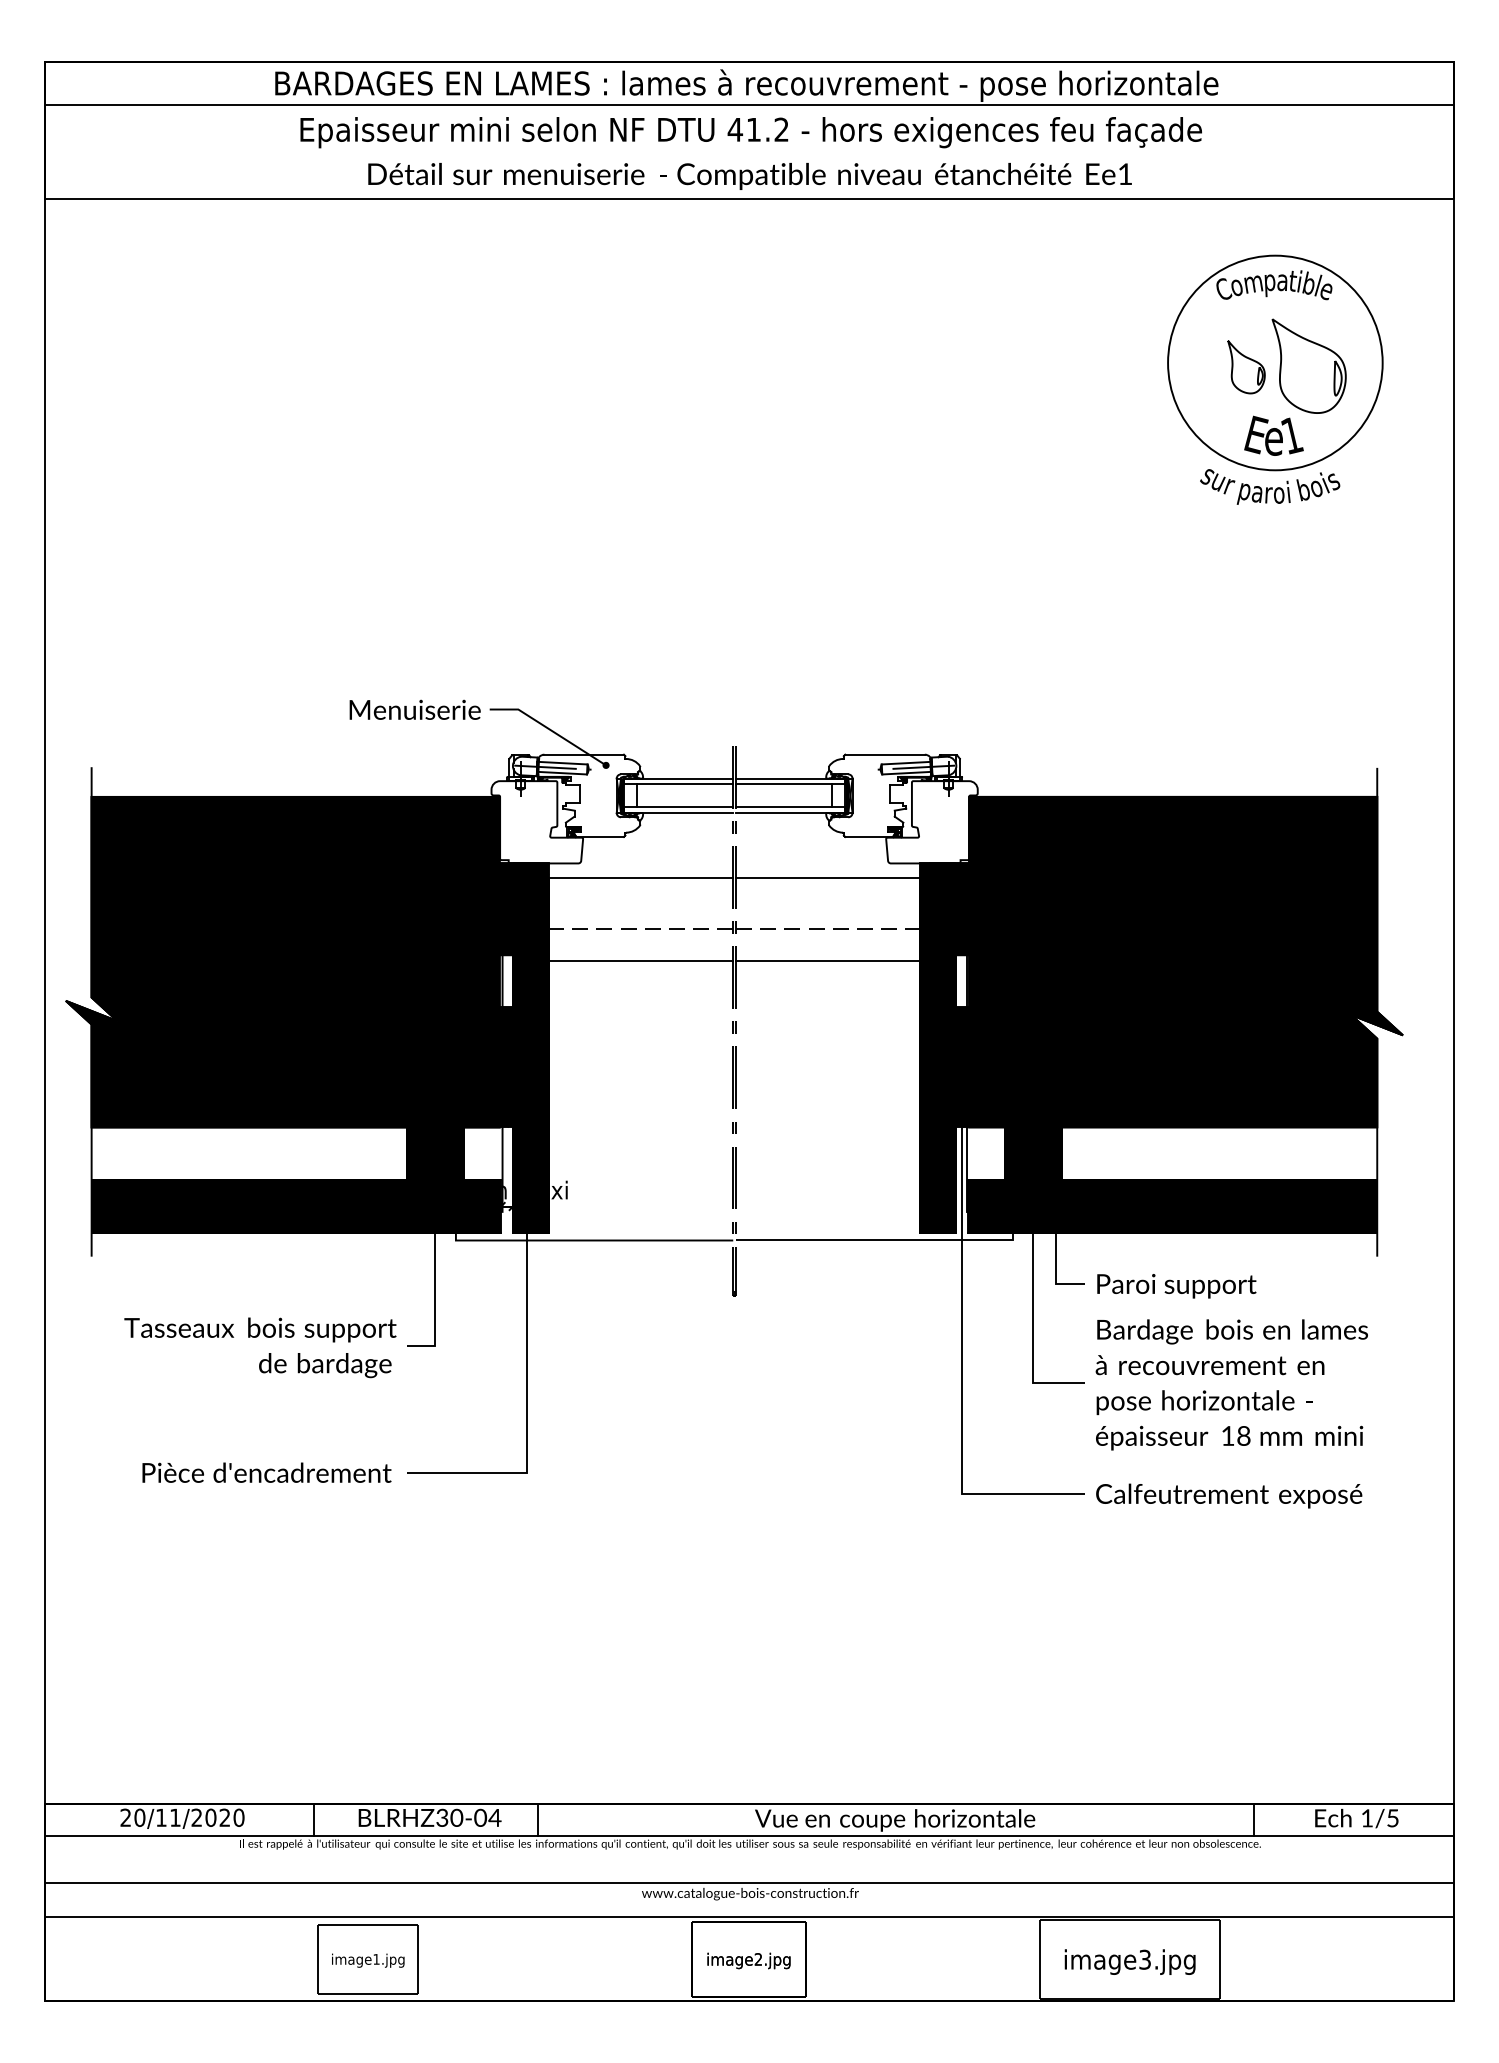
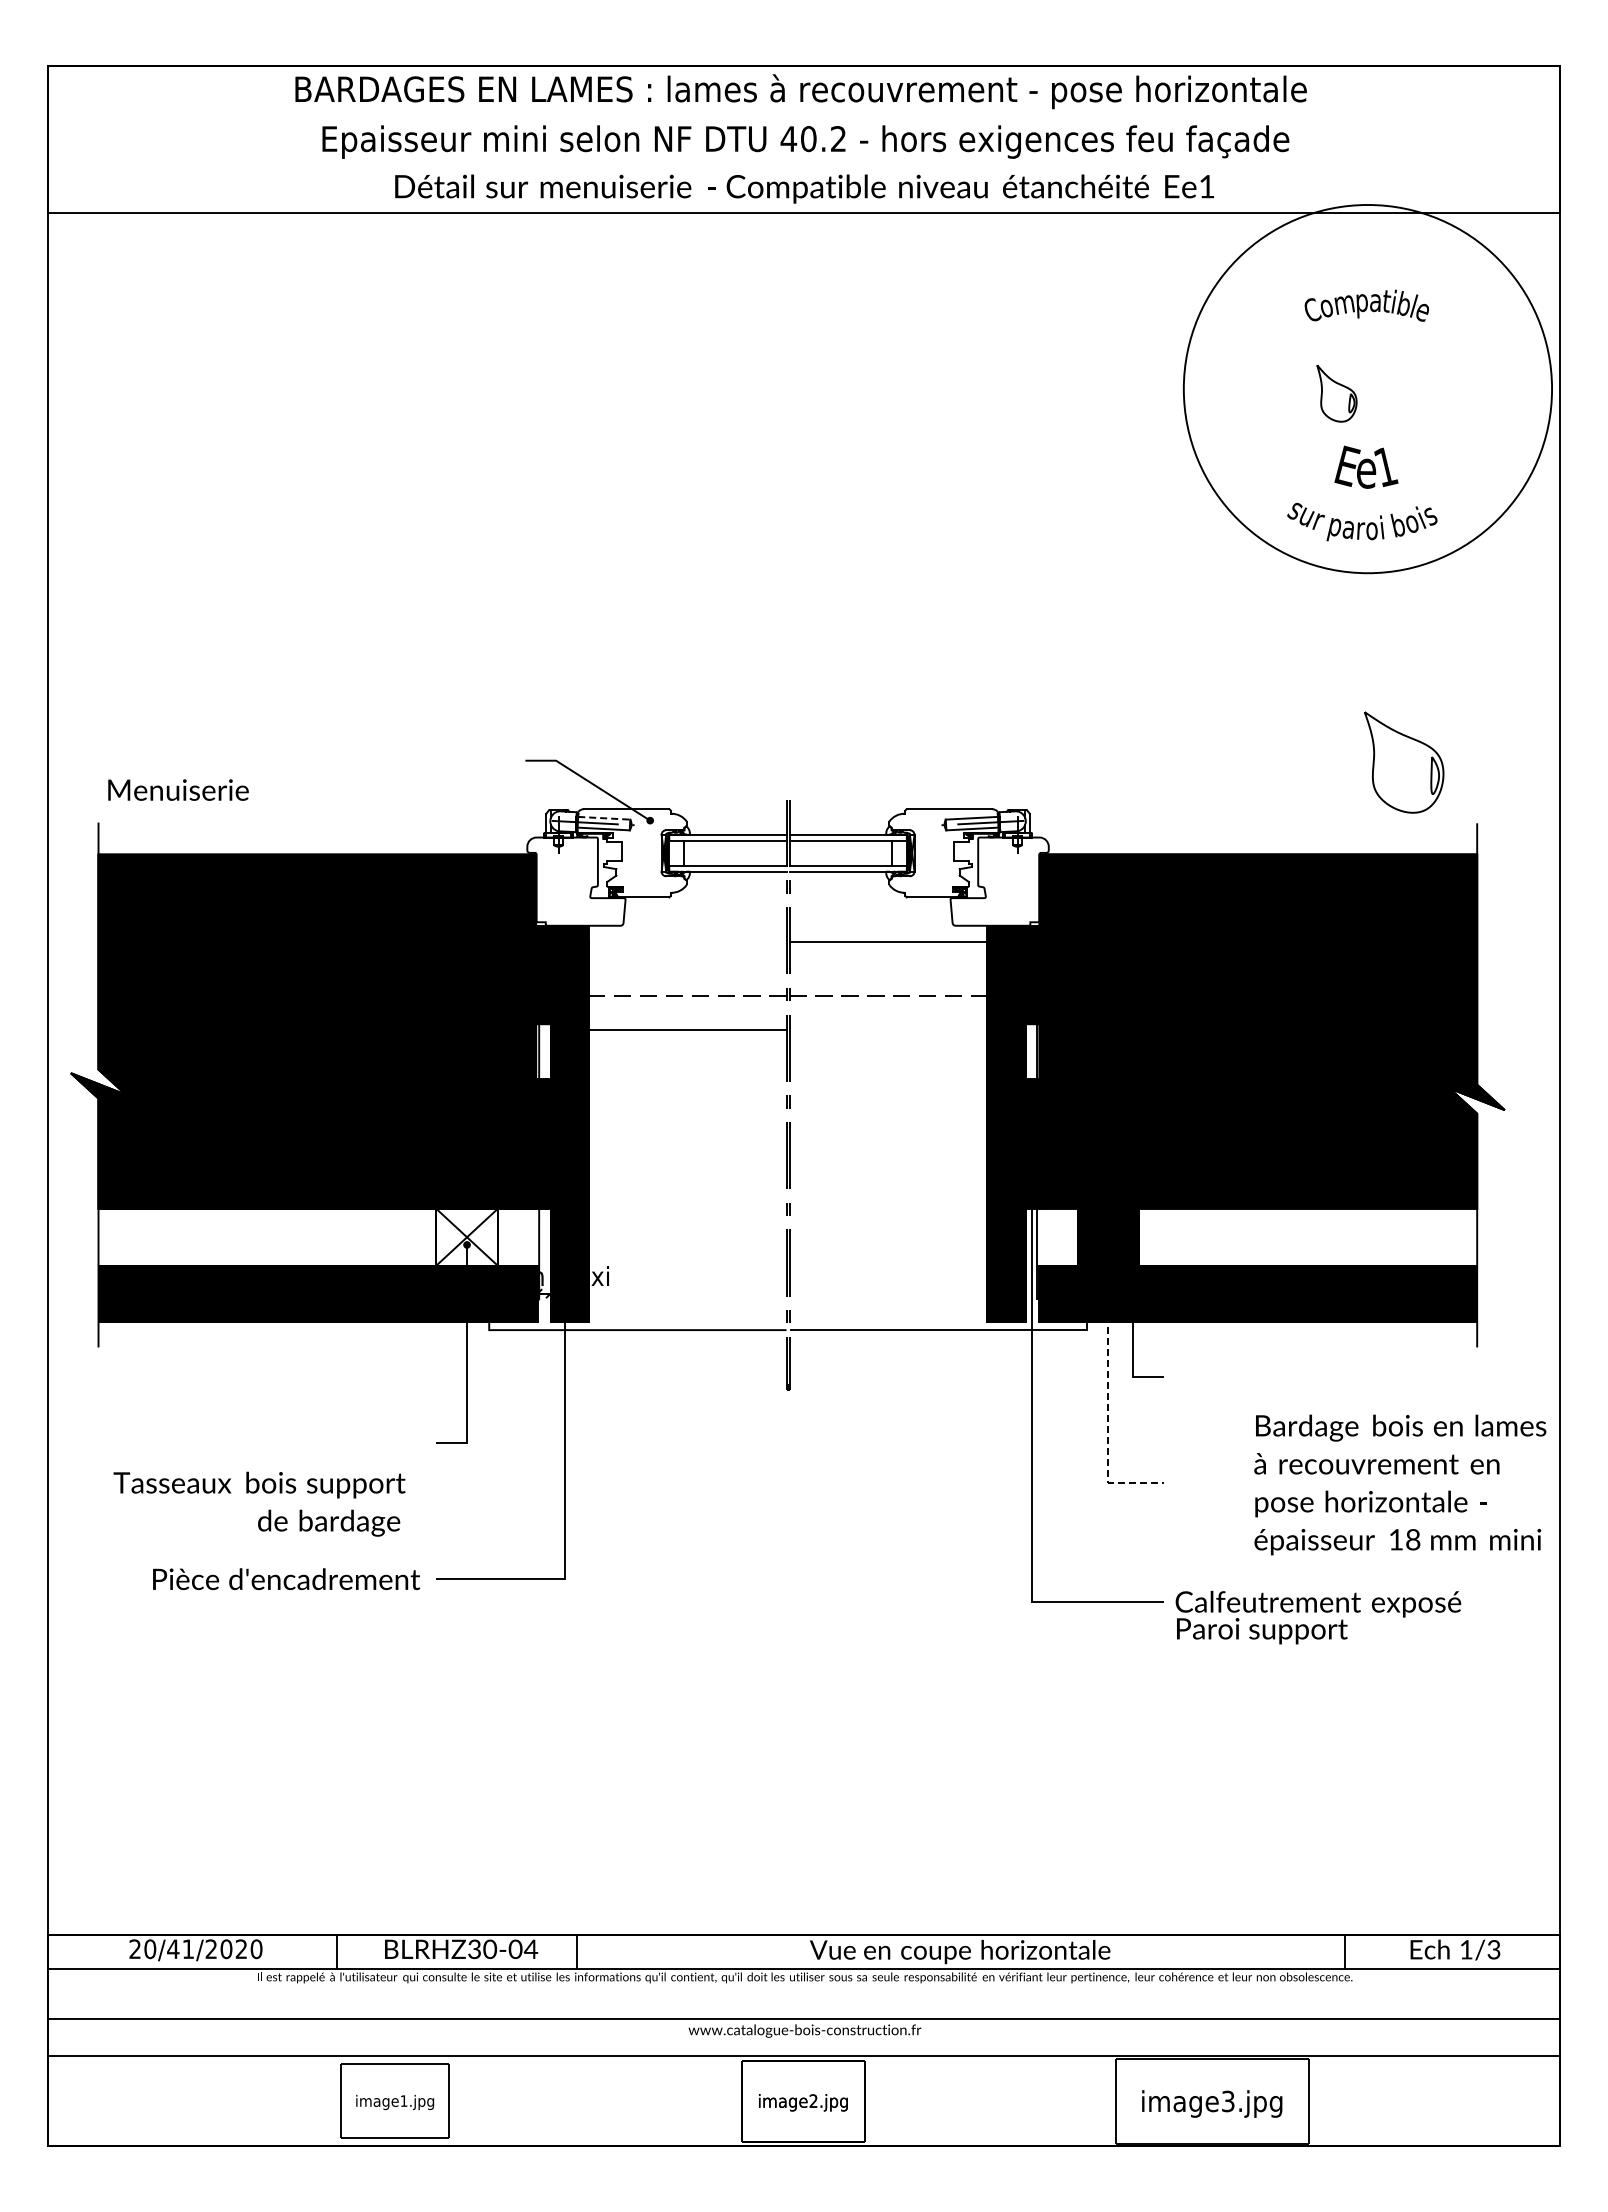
line: (749, 105) -> (803, 112), removed
text: (753, 130) -> (808, 139), 41.2 -> 40.2
circle: (1274, 363) -> (1367, 389), size x1.6
part: (1309, 366) -> (1404, 762), moved
text: (415, 709) -> (178, 789), moved
line: (563, 763) -> (604, 818), solid -> dashed
line: (640, 878) -> (687, 941), removed
line: (827, 961) -> (887, 1030), removed
fill: (434, 1153) -> (466, 1236), removed
text: (1177, 1286) -> (1262, 1631), moved
line: (1033, 1316) -> (1108, 1411), solid -> dashed
text: (260, 1347) -> (259, 1503), moved
text: (1232, 1384) -> (1400, 1484), moved
text: (161, 1817) -> (173, 1948), 20/11/2020 -> 20/41/2020
text: (1392, 1818) -> (1493, 1949), 1/5 -> 1/3

